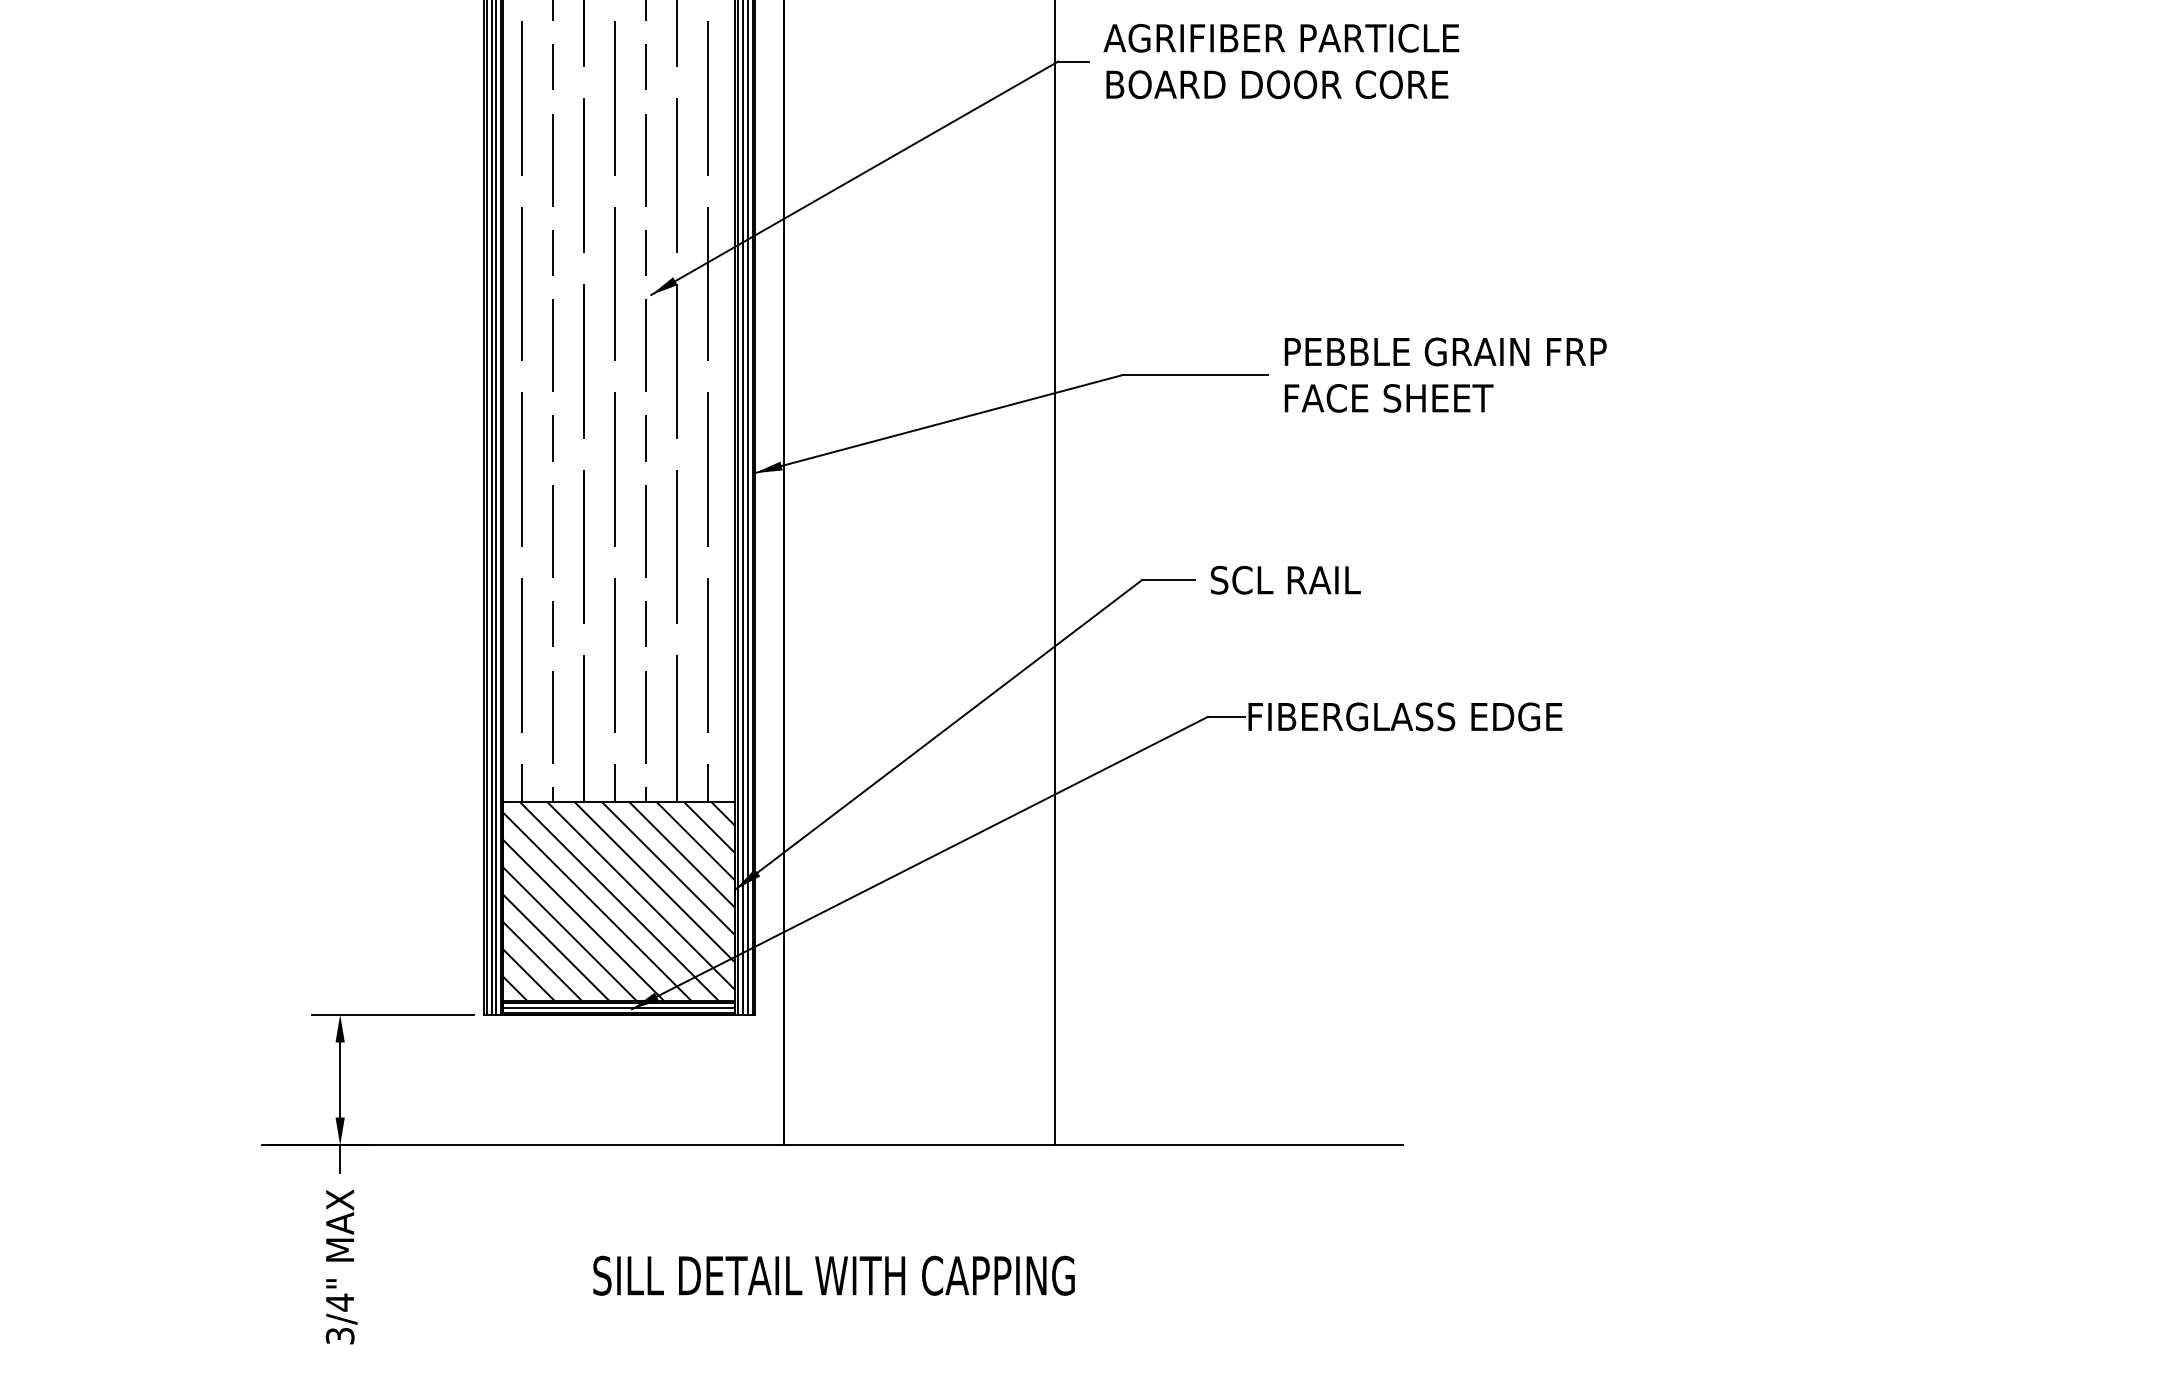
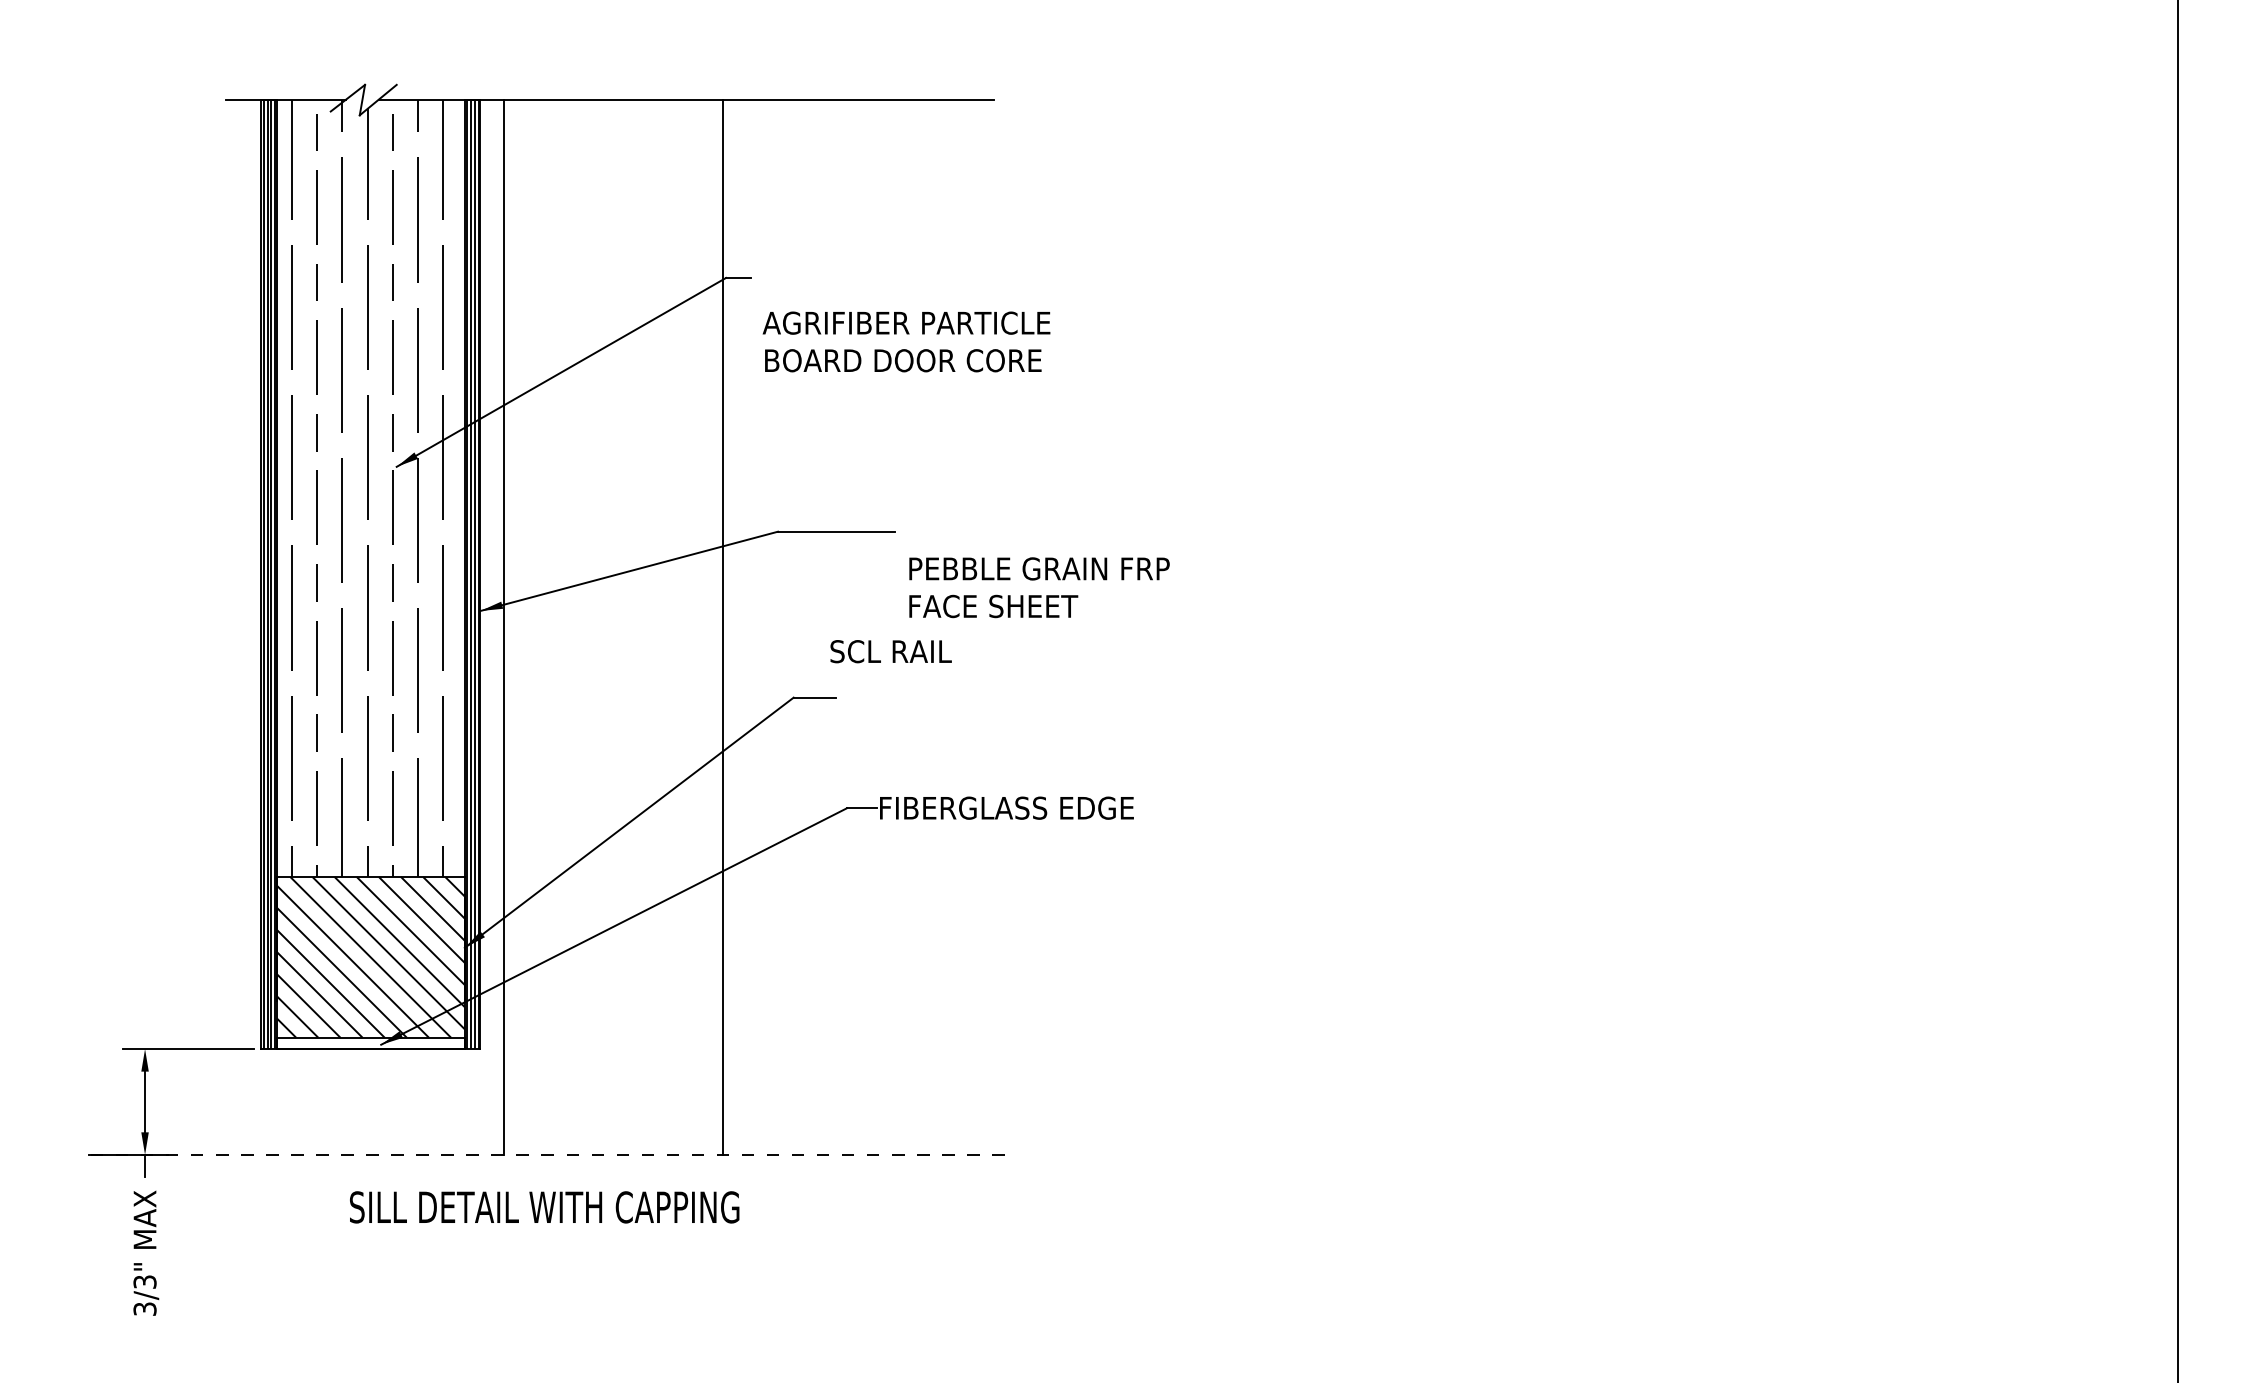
text: (1281, 60) -> (906, 341), moved
text: (1445, 374) -> (1039, 587), moved
text: (1285, 580) -> (890, 651), moved
hatch: (618, 1007) -> (370, 1043), removed
line: (832, 1144) -> (543, 1154), solid -> dashed
text: (833, 1275) -> (544, 1207), moved
text: (339, 1301) -> (144, 1281), 3/4" -> 3/3"

